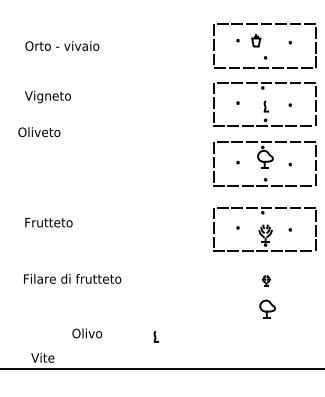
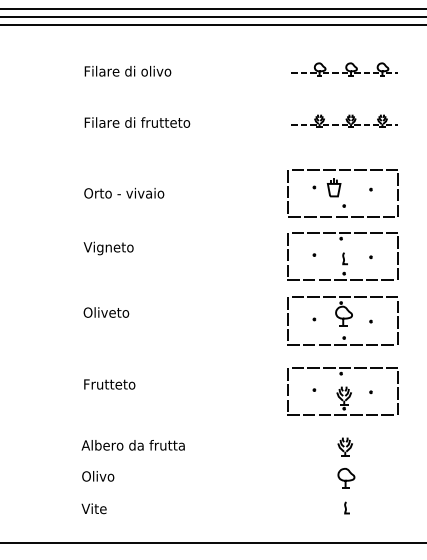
part: (255, 40) -> (333, 187), size x1.43
text: (39, 132) -> (106, 312), moved
text: (71, 279) -> (134, 445), Filare di frutteto -> Albero da frutta
part: (265, 279) -> (344, 446), size x1.67
text: (87, 333) -> (98, 476), moved
curve: (155, 336) -> (346, 507), moved
text: (42, 357) -> (93, 508), moved

